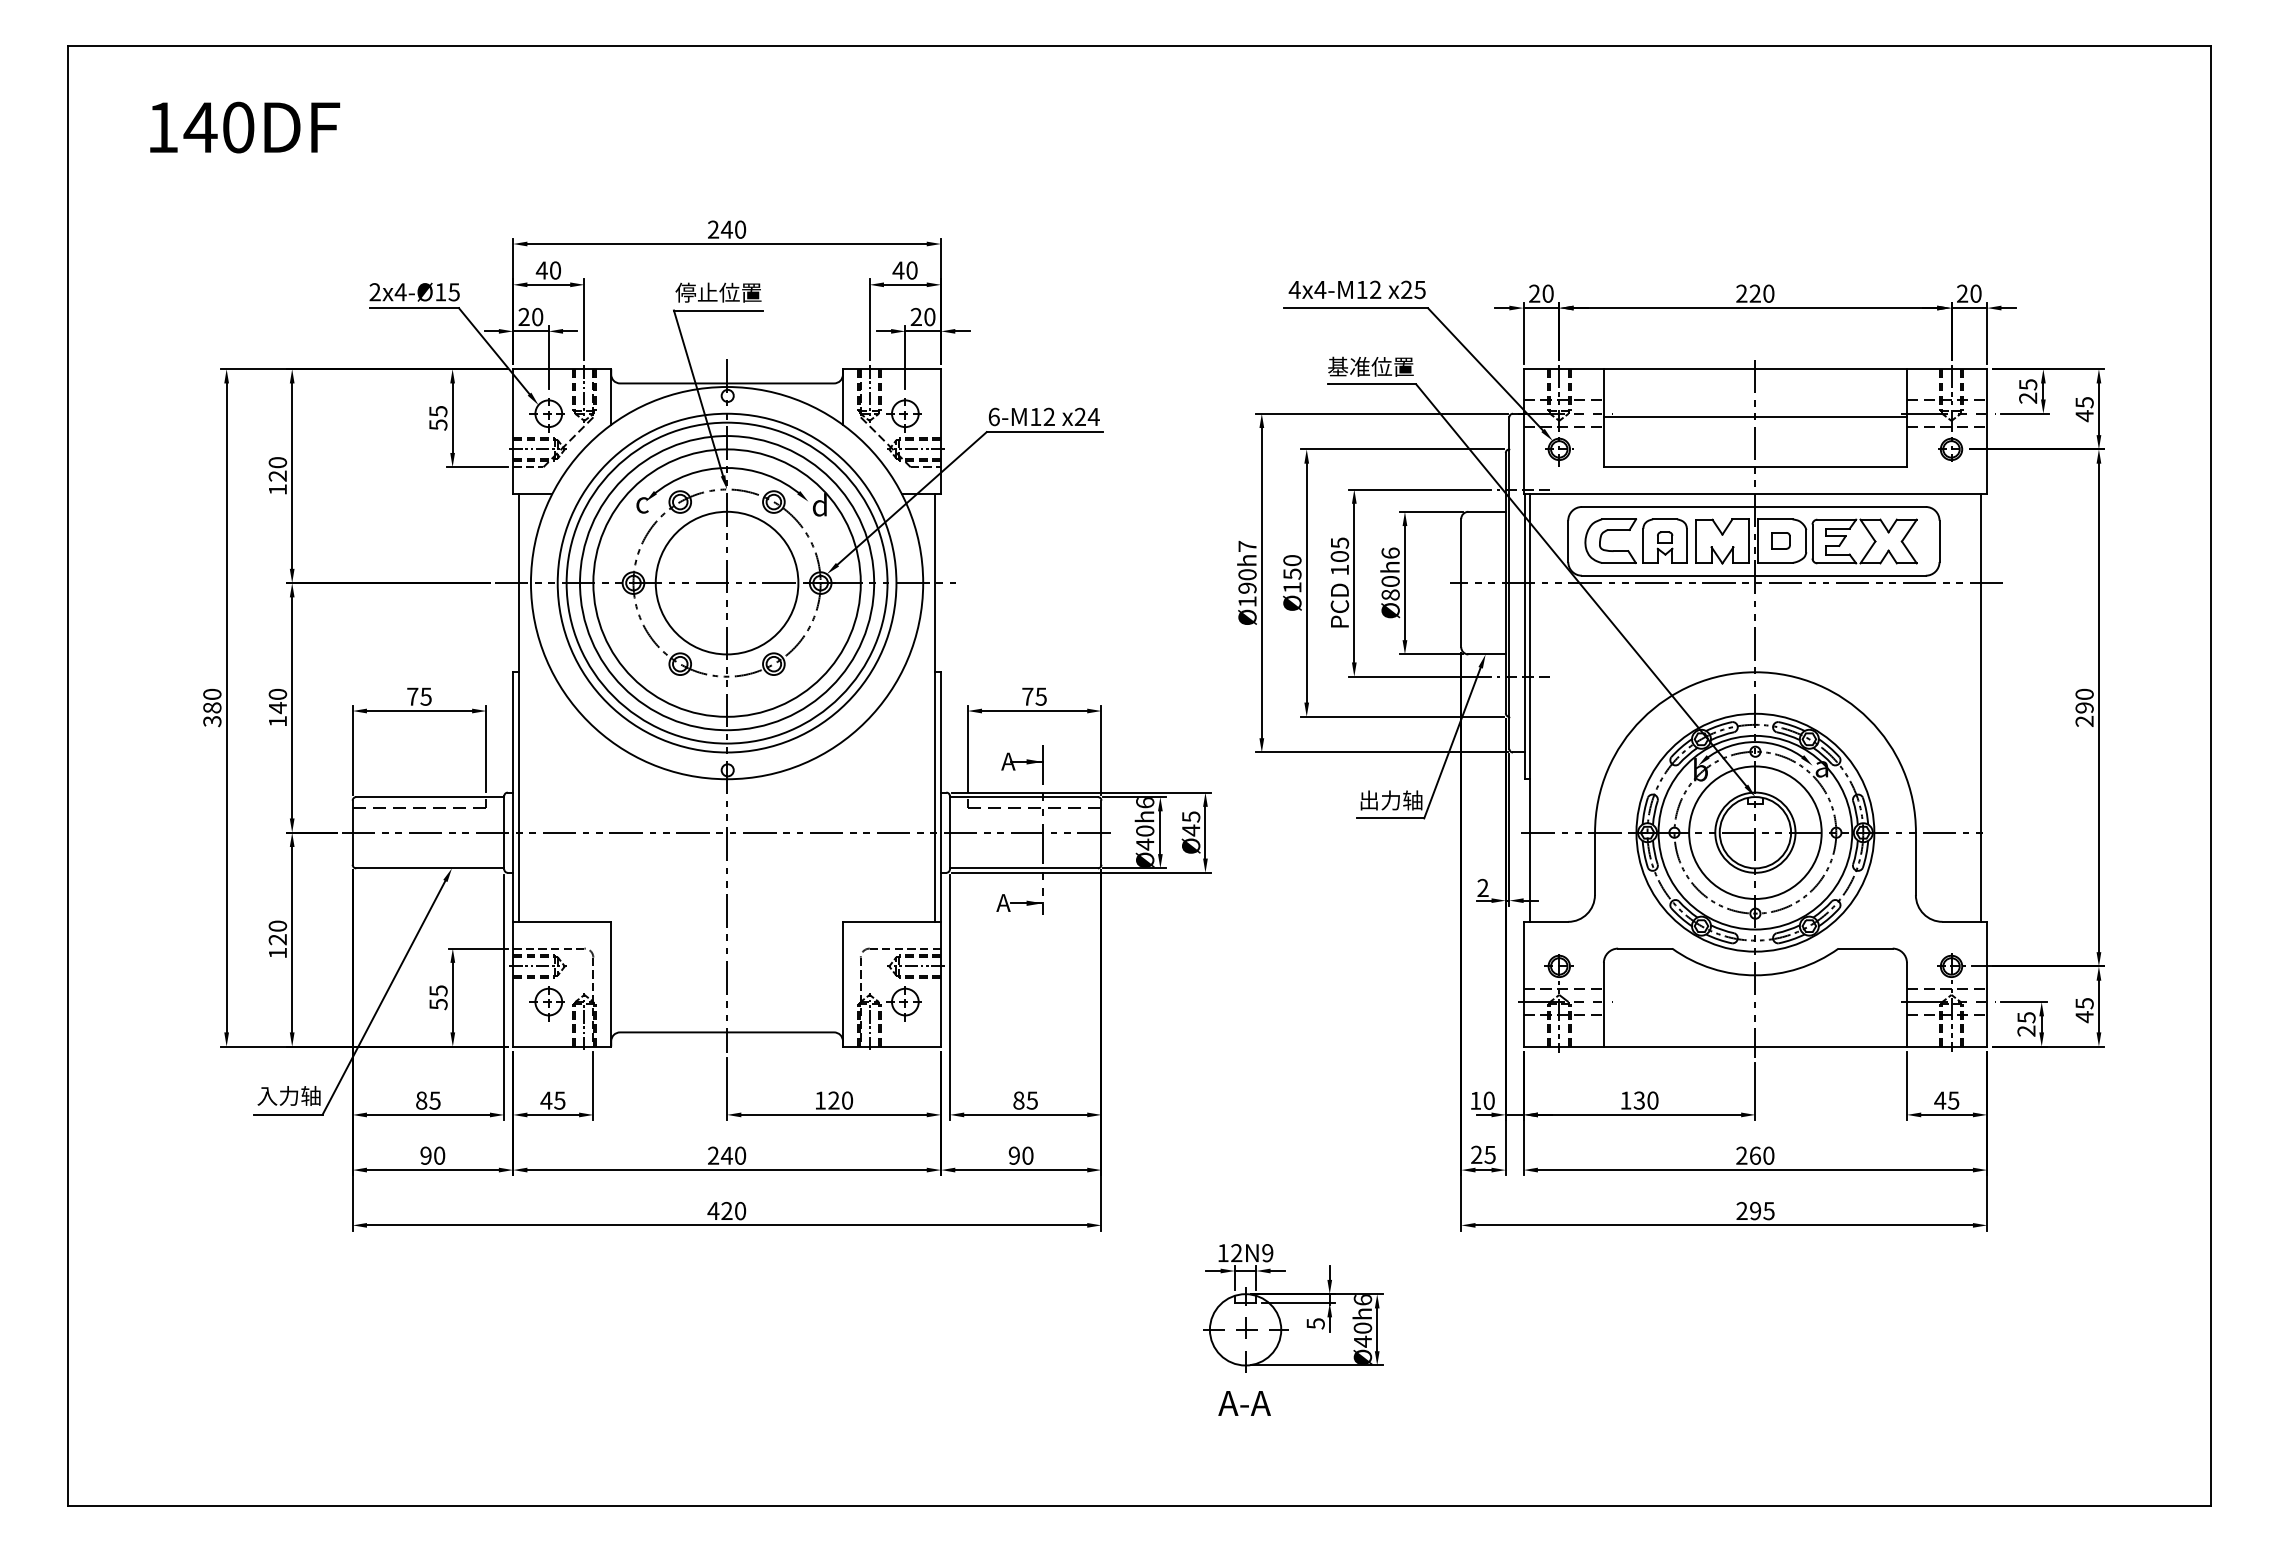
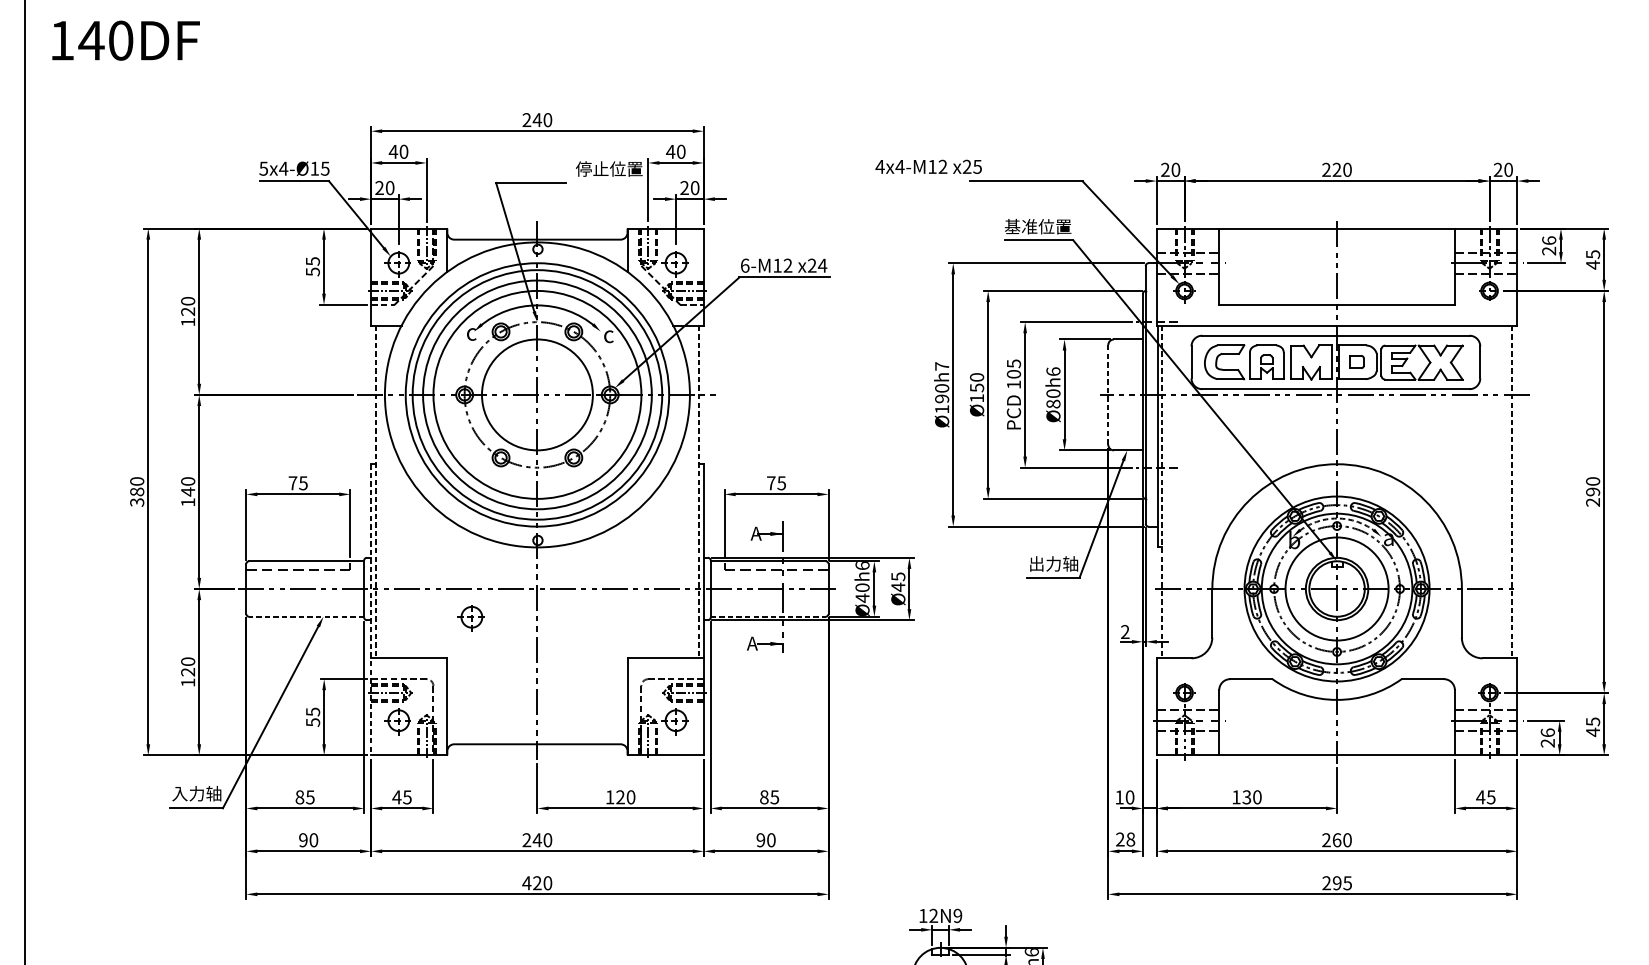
text: (245, 127) -> (126, 40), moved
text: (1356, 289) -> (928, 166), moved
text: (374, 292) -> (263, 168), 2x4-Ø15 -> 5x4-Ø15
text: (718, 292) -> (609, 168), moved
text: (2028, 384) -> (1549, 240), 25 -> 26
line: (1754, 417) -> (1336, 266), removed
text: (819, 504) -> (609, 333), d -> c
line: (1461, 583) -> (1108, 395), solid -> dashed
line: (519, 707) -> (376, 491), solid -> dashed
line: (934, 707) -> (698, 491), solid -> dashed
line: (1529, 707) -> (1161, 491), solid -> dashed
line: (1980, 707) -> (1512, 491), solid -> dashed
arc: (1755, 742) -> (1337, 518), solid -> dashed
line: (513, 859) -> (371, 609), solid -> dashed
line: (430, 868) -> (306, 616), solid -> dashed
line: (1023, 868) -> (767, 616), solid -> dashed
part: (640, 870) -> (470, 618), added
text: (2026, 1017) -> (1547, 732), 25 -> 26
text: (1489, 1154) -> (1130, 839), 25 -> 28

